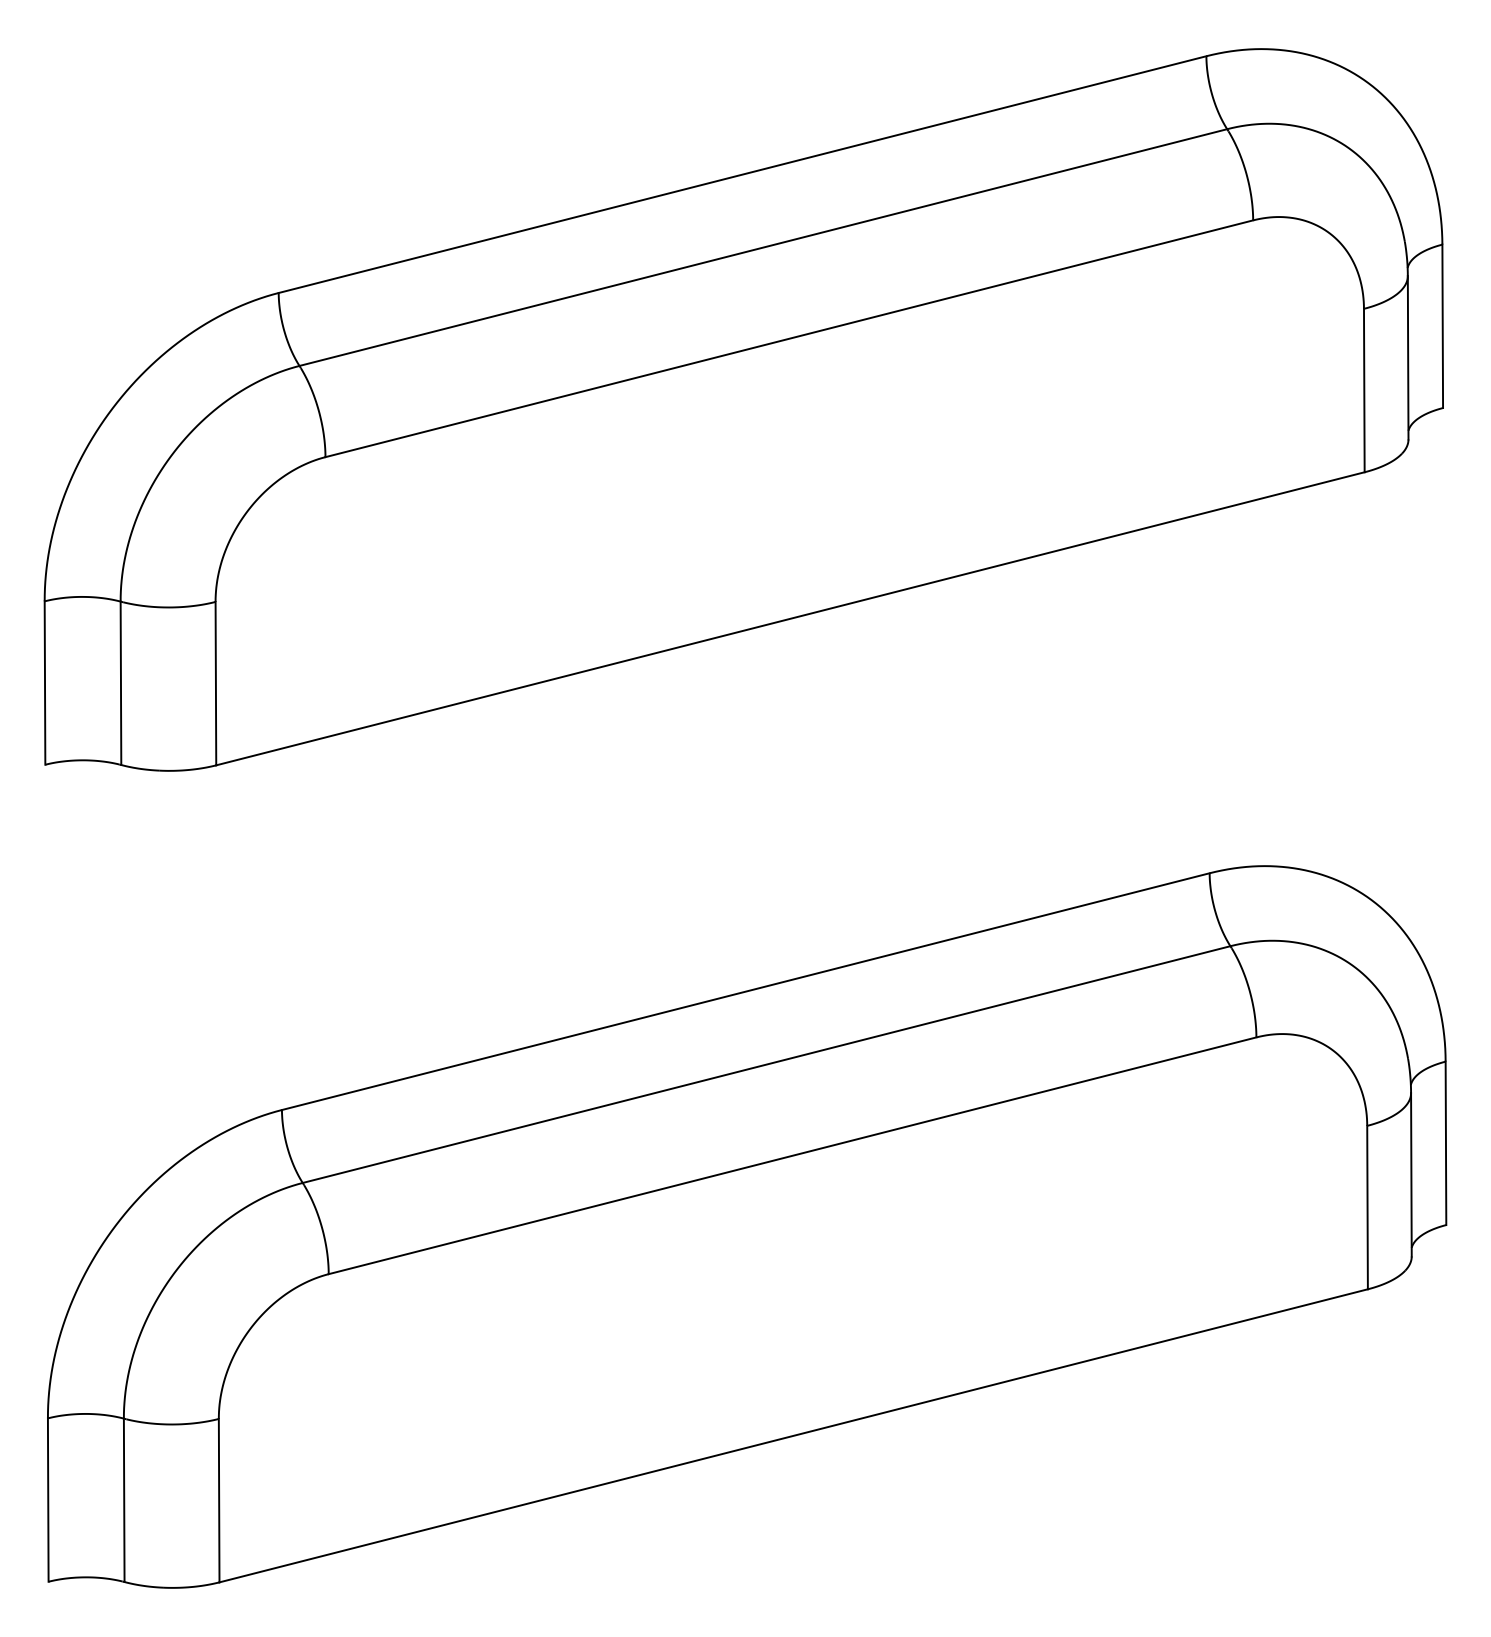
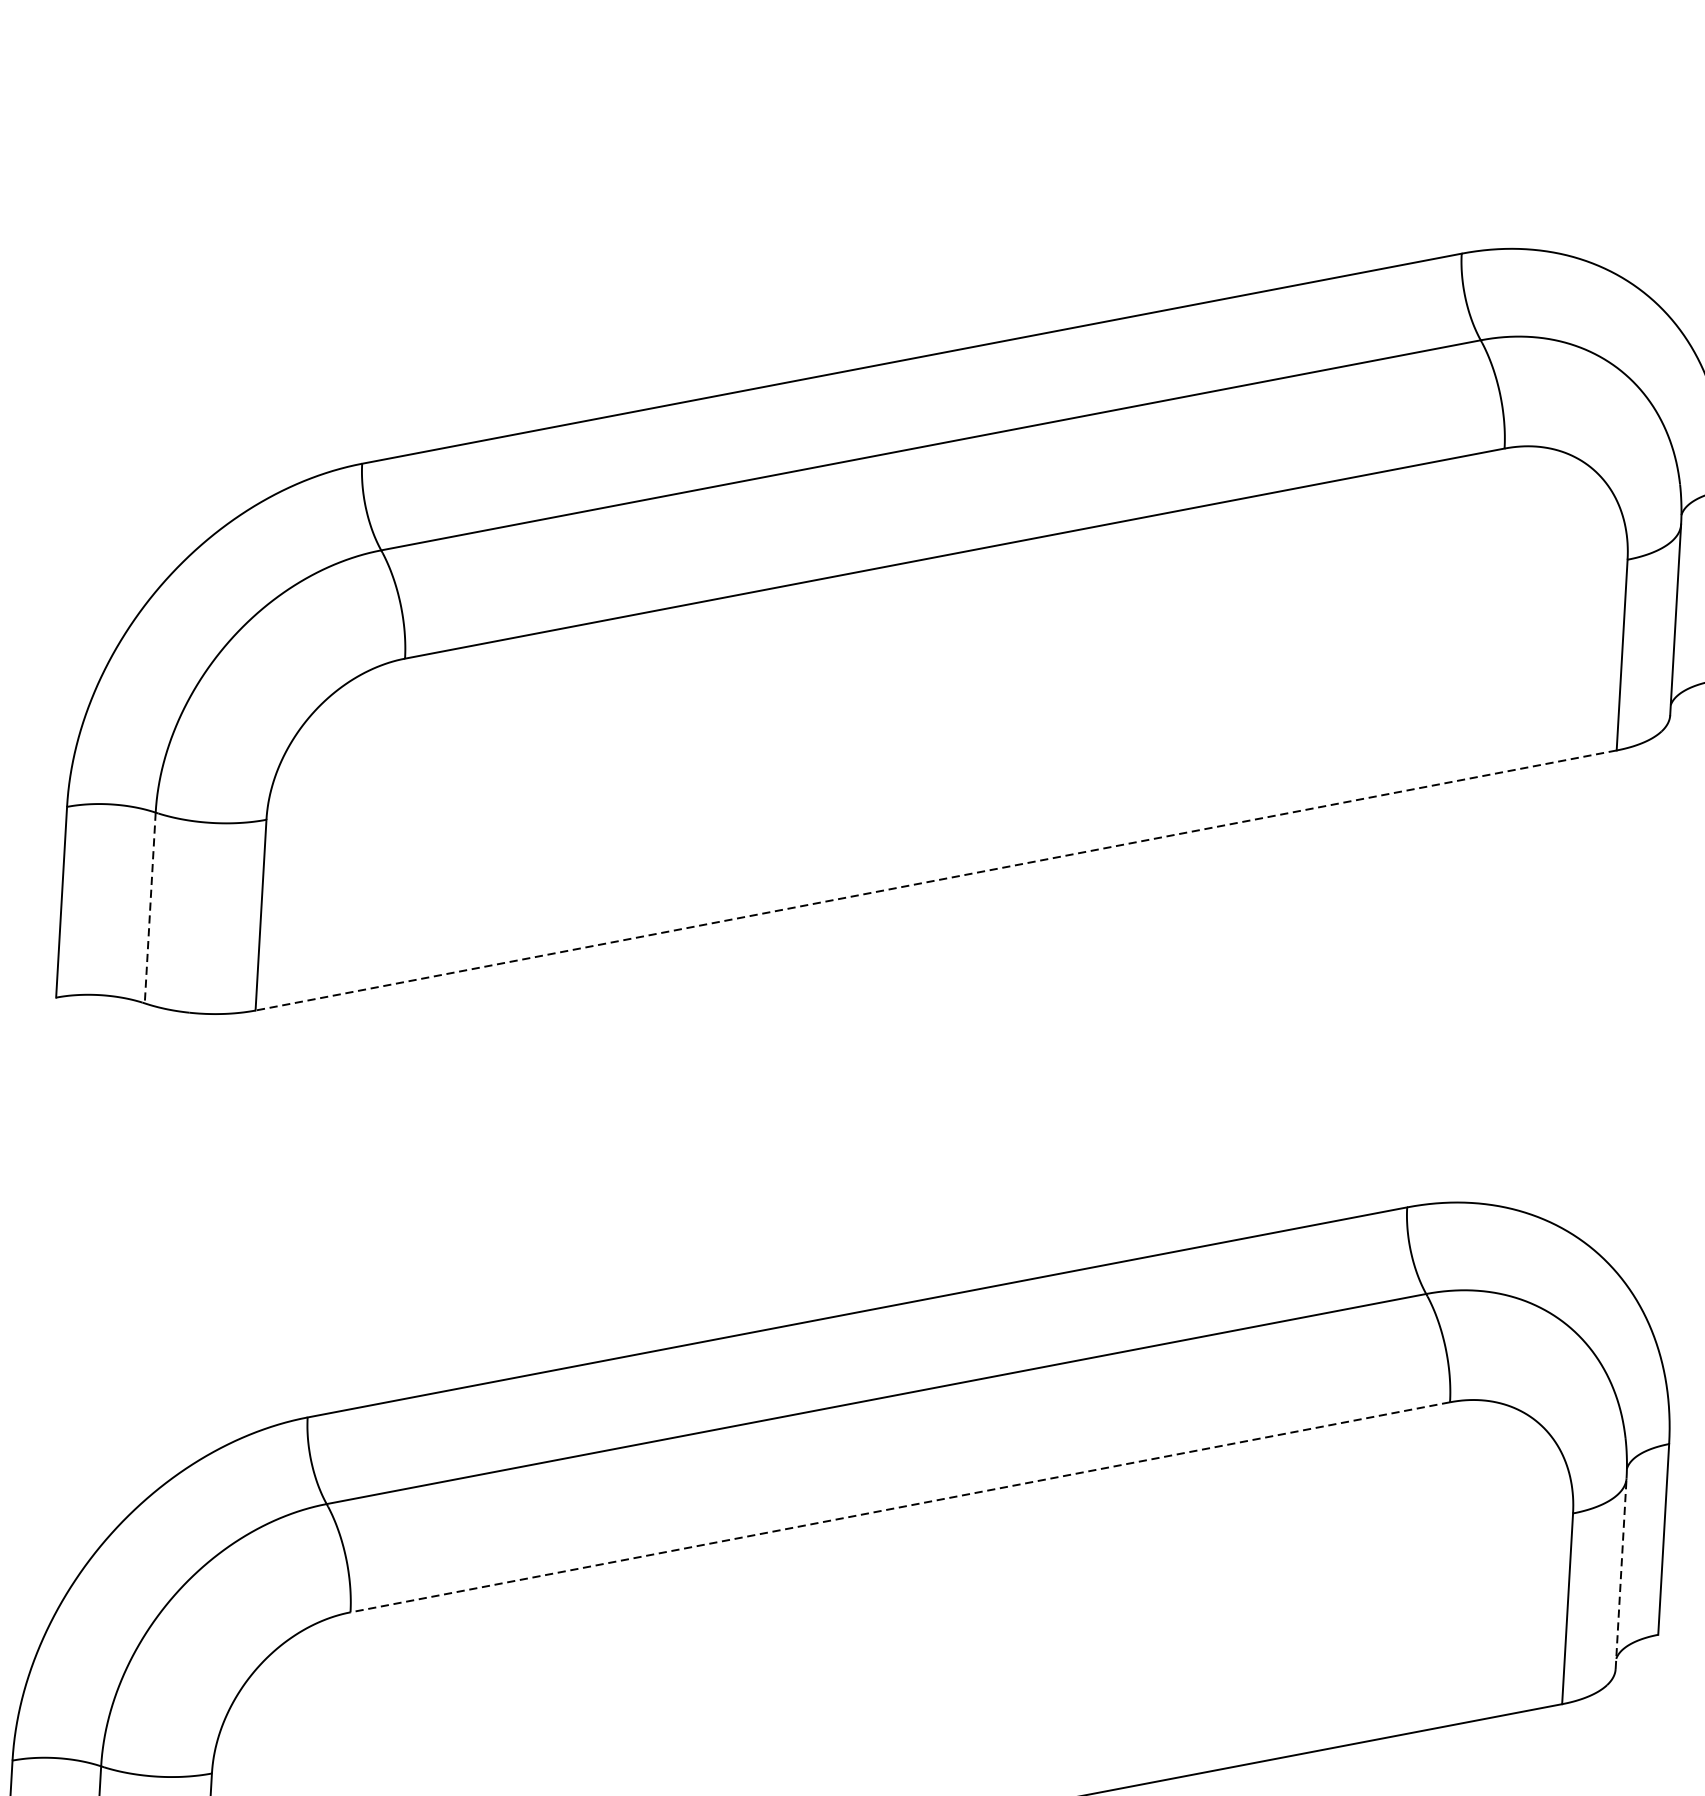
line: (790, 618) -> (936, 880), solid -> dashed
line: (120, 683) -> (149, 908), solid -> dashed
line: (792, 1155) -> (900, 1506), solid -> dashed
line: (1411, 1174) -> (1621, 1573), solid -> dashed

